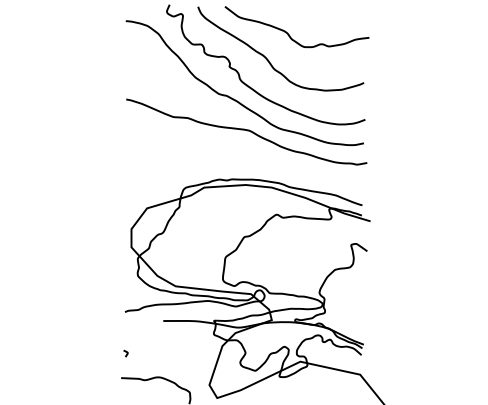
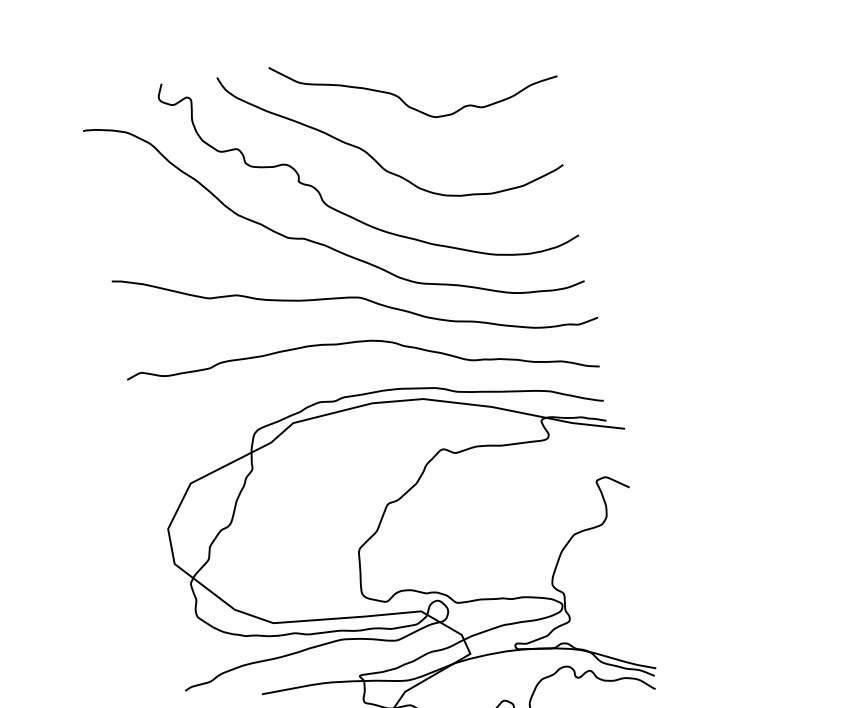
curve: (243, 153) -> (356, 343), added

